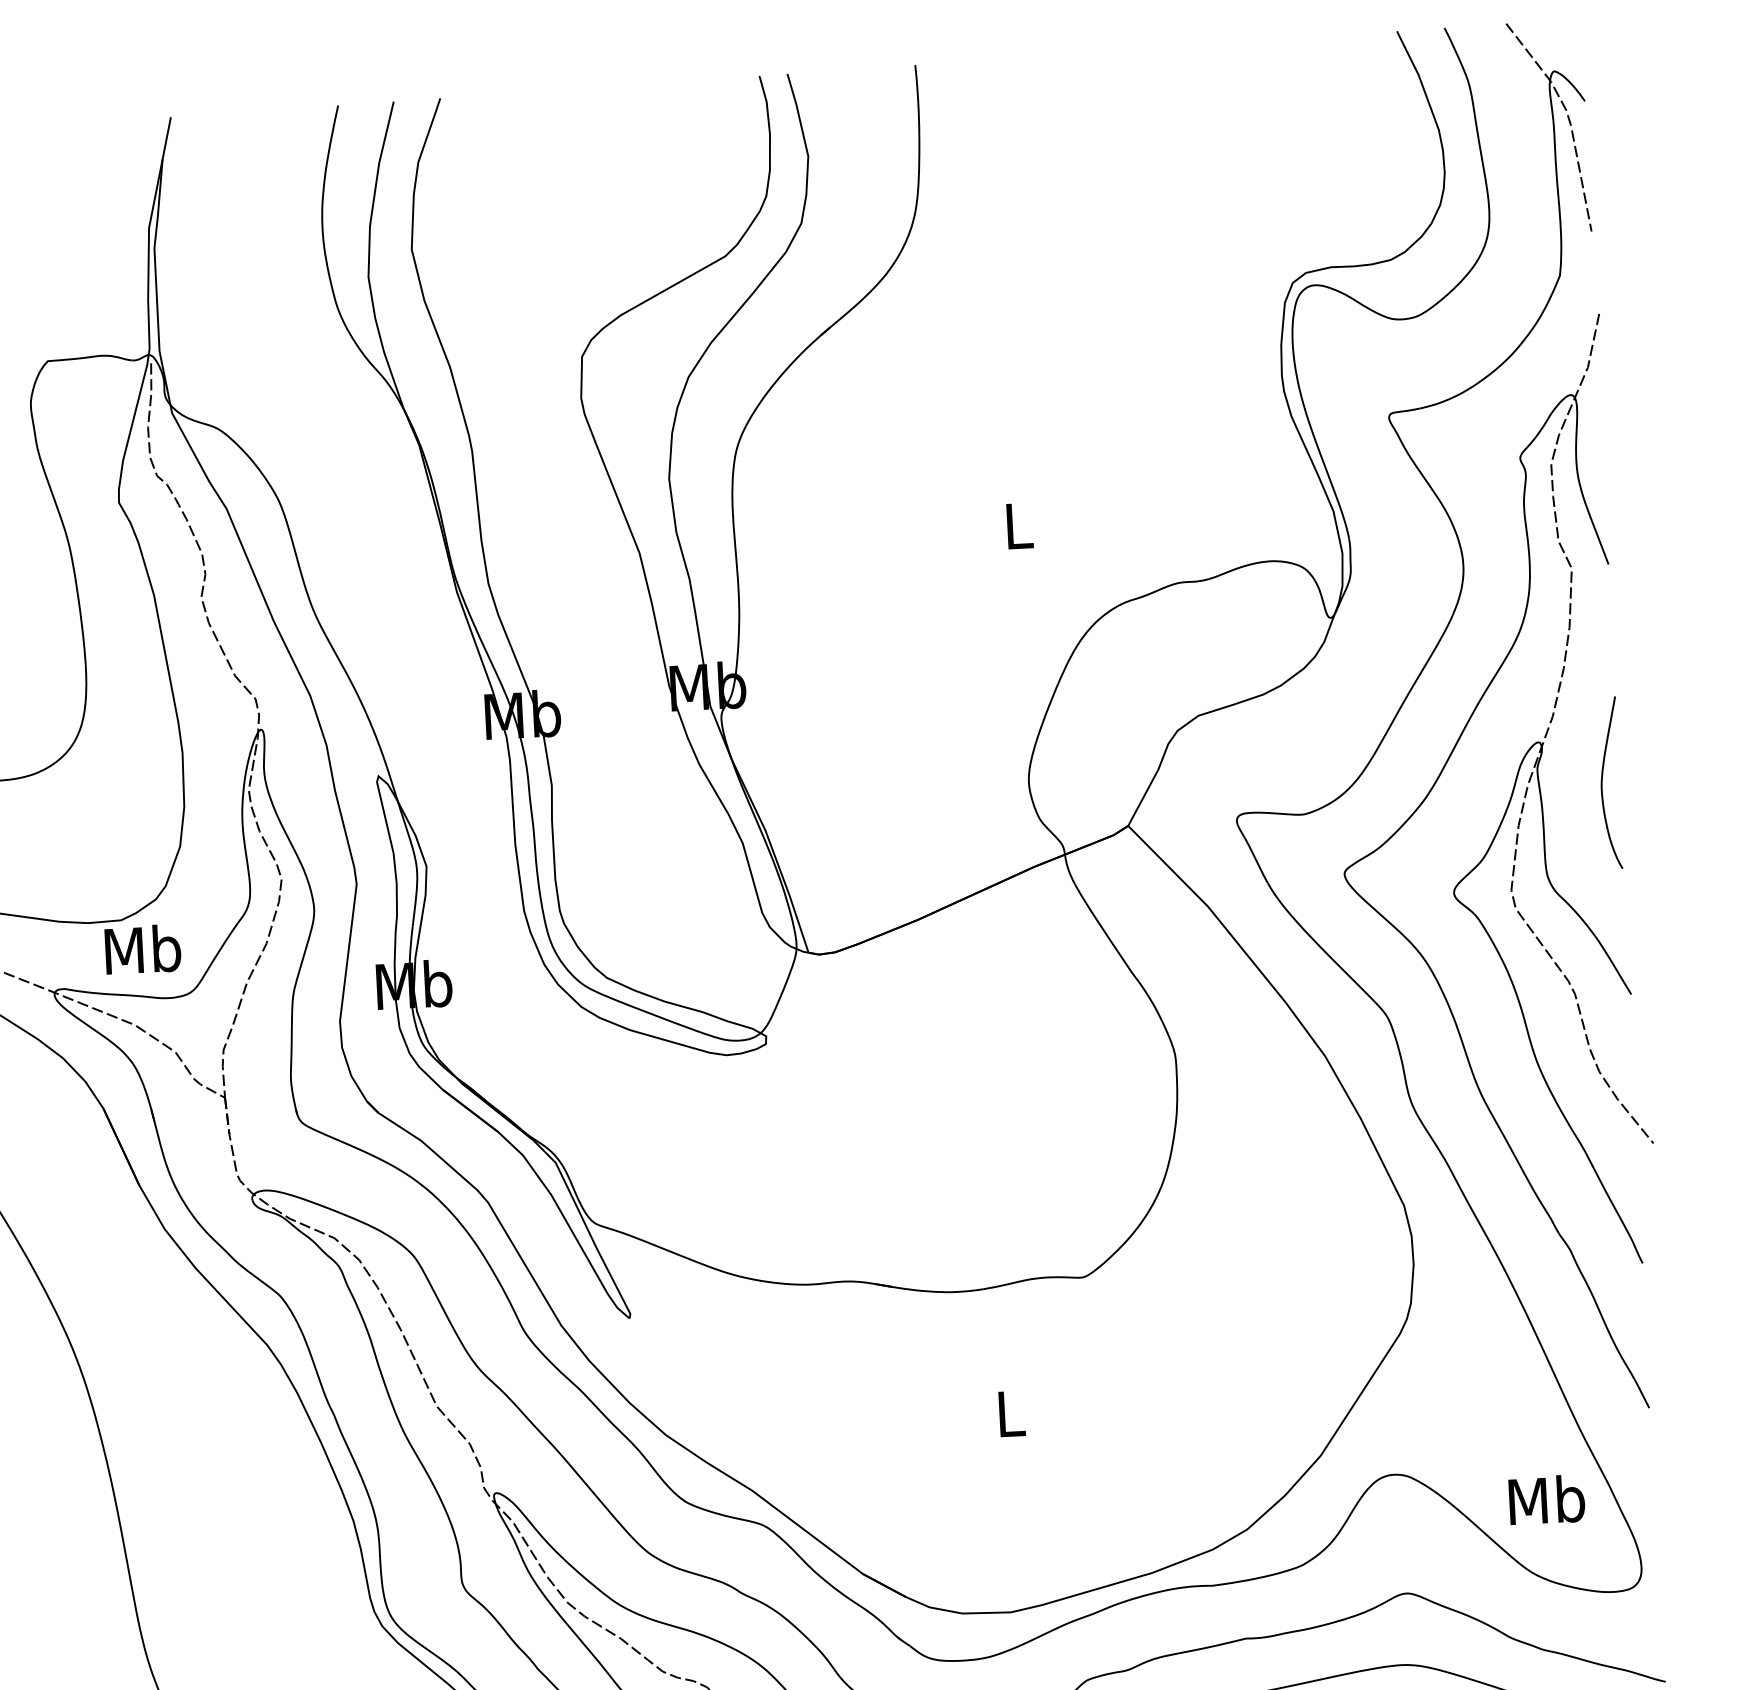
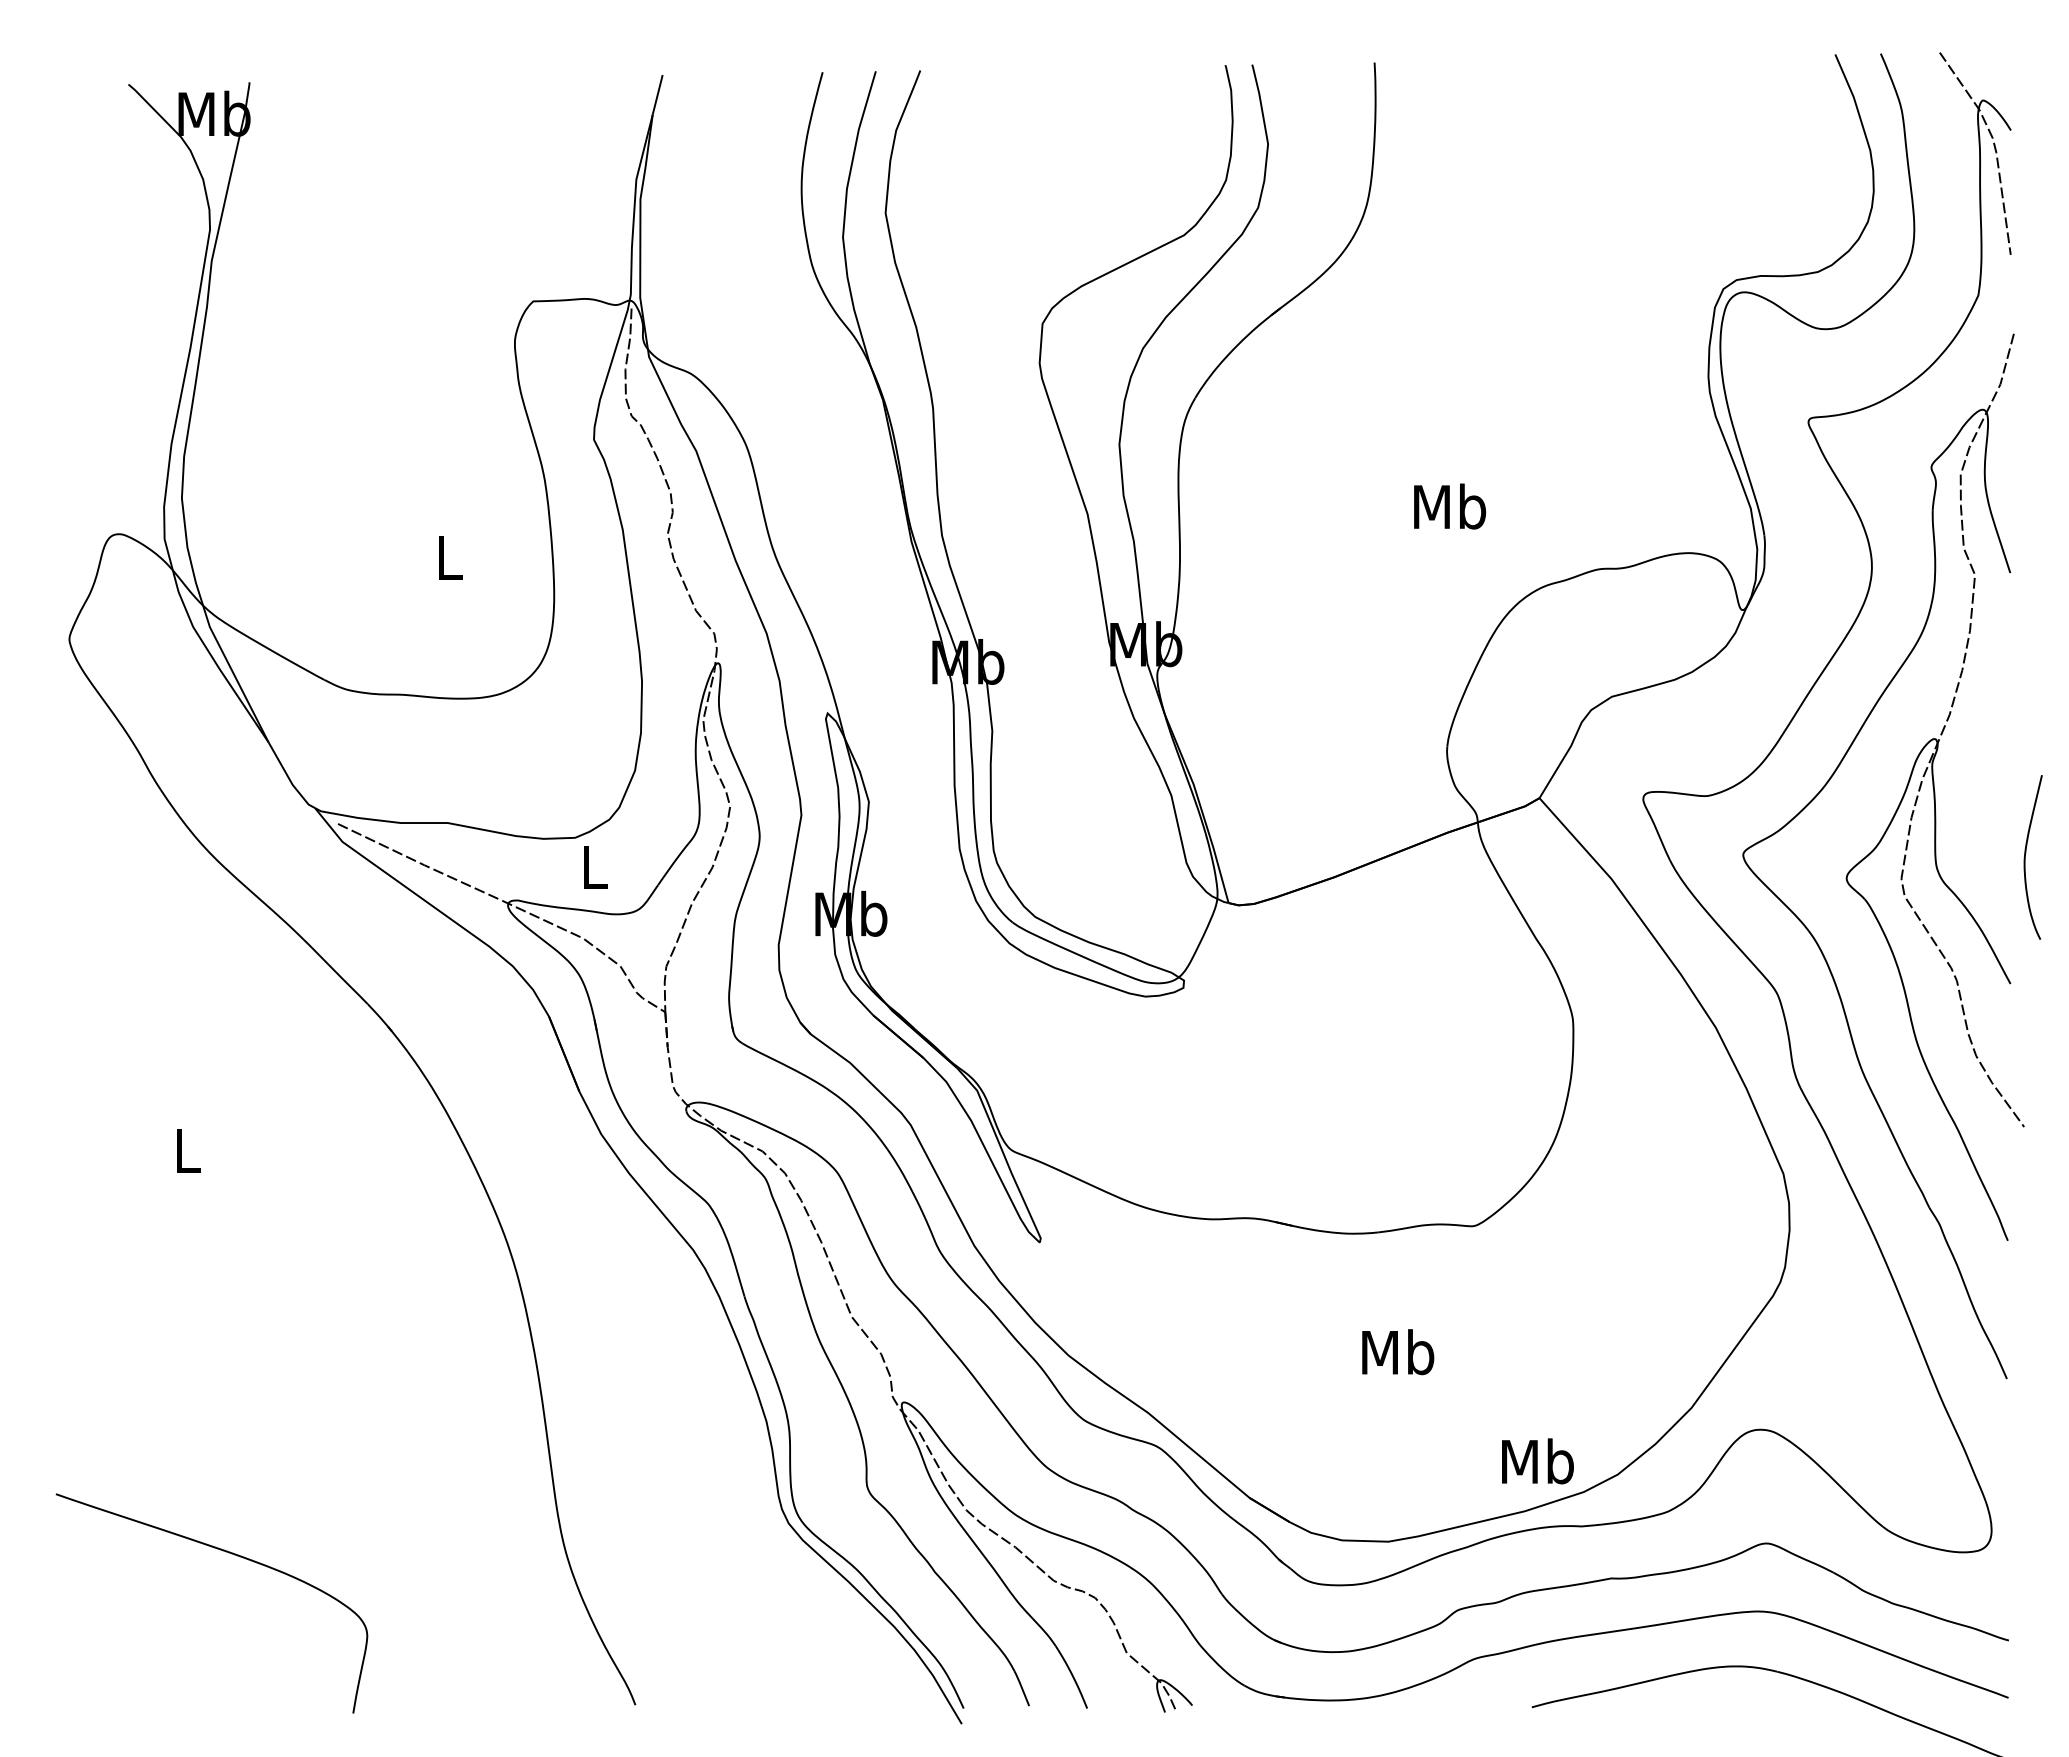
text: (1019, 525) -> (1450, 506), L -> Mb
curve: (1602, 783) -> (2025, 857), moved
text: (142, 949) -> (594, 866), Mb -> L
text: (1011, 1413) -> (1398, 1352), L -> Mb
text: (1546, 1500) -> (1537, 1461), moved

